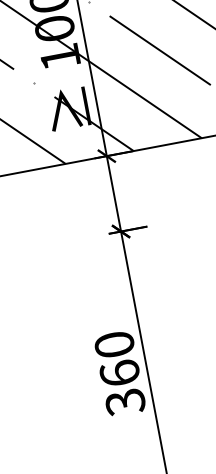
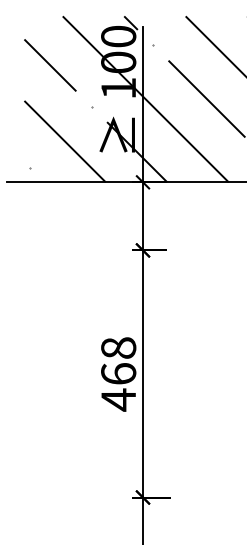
text: (119, 374) -> (118, 374), 360 -> 468

